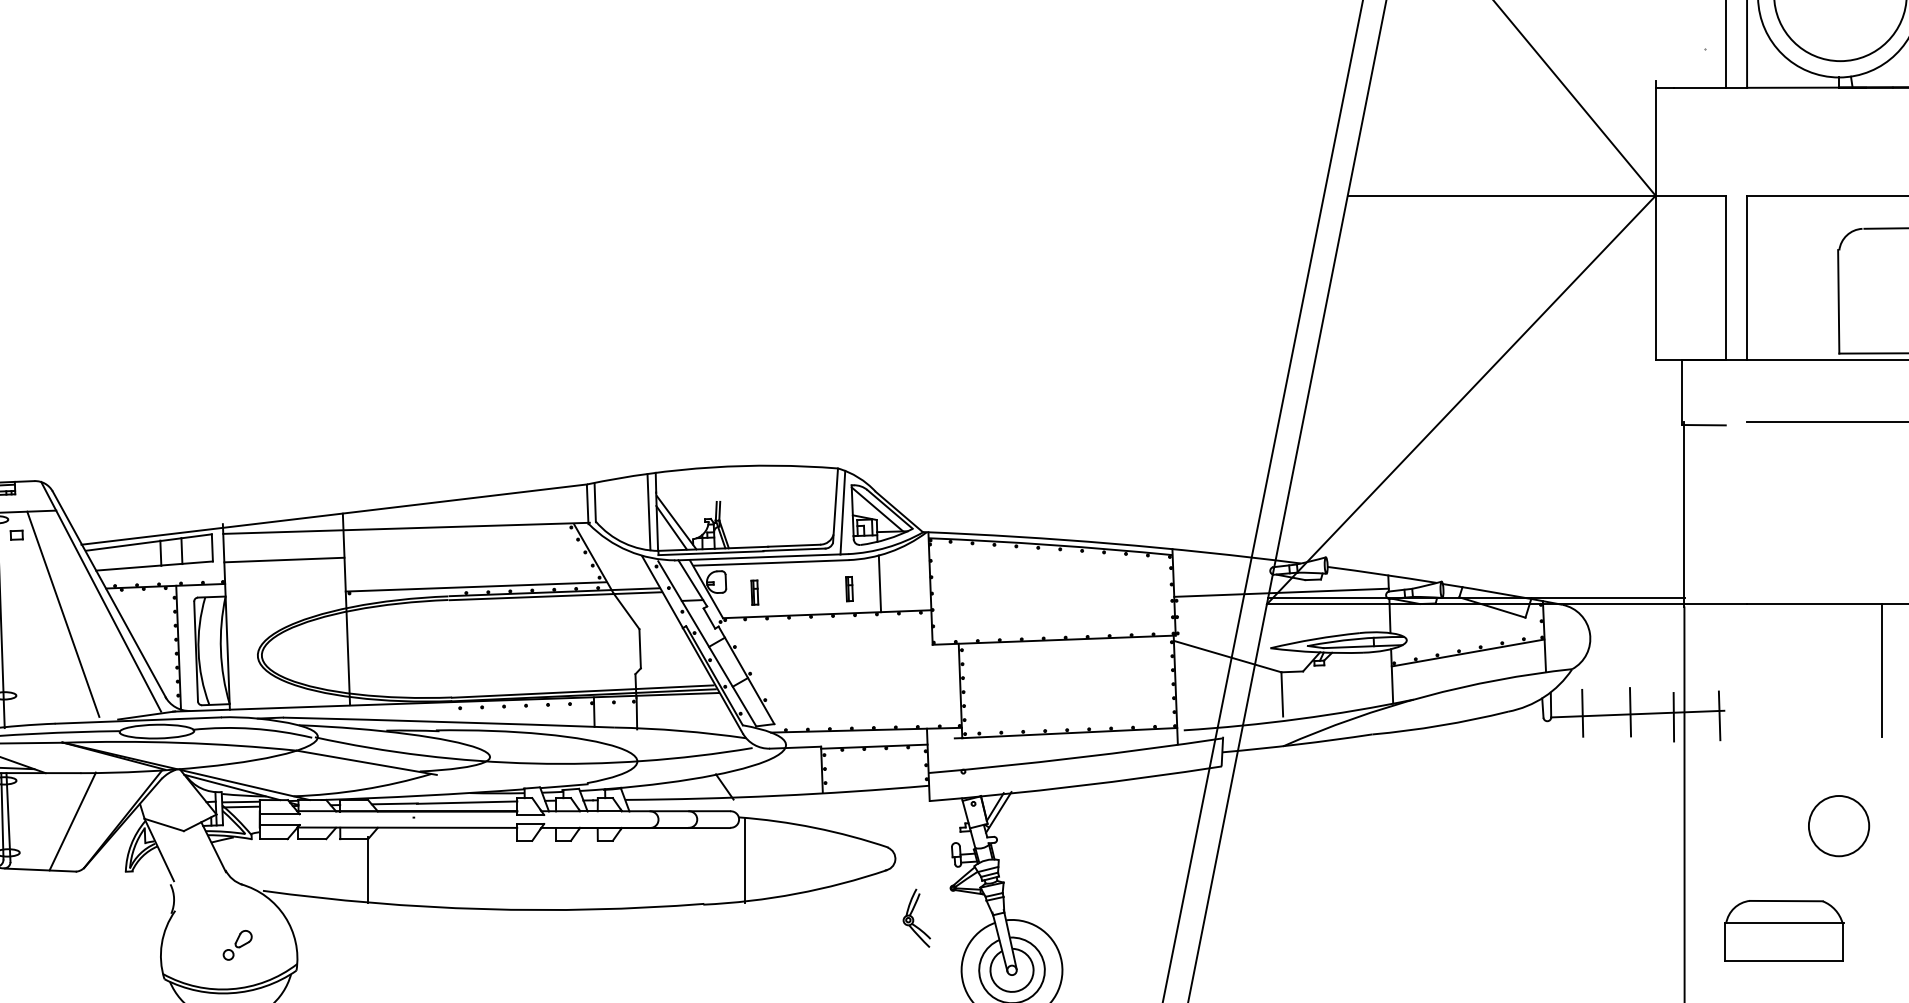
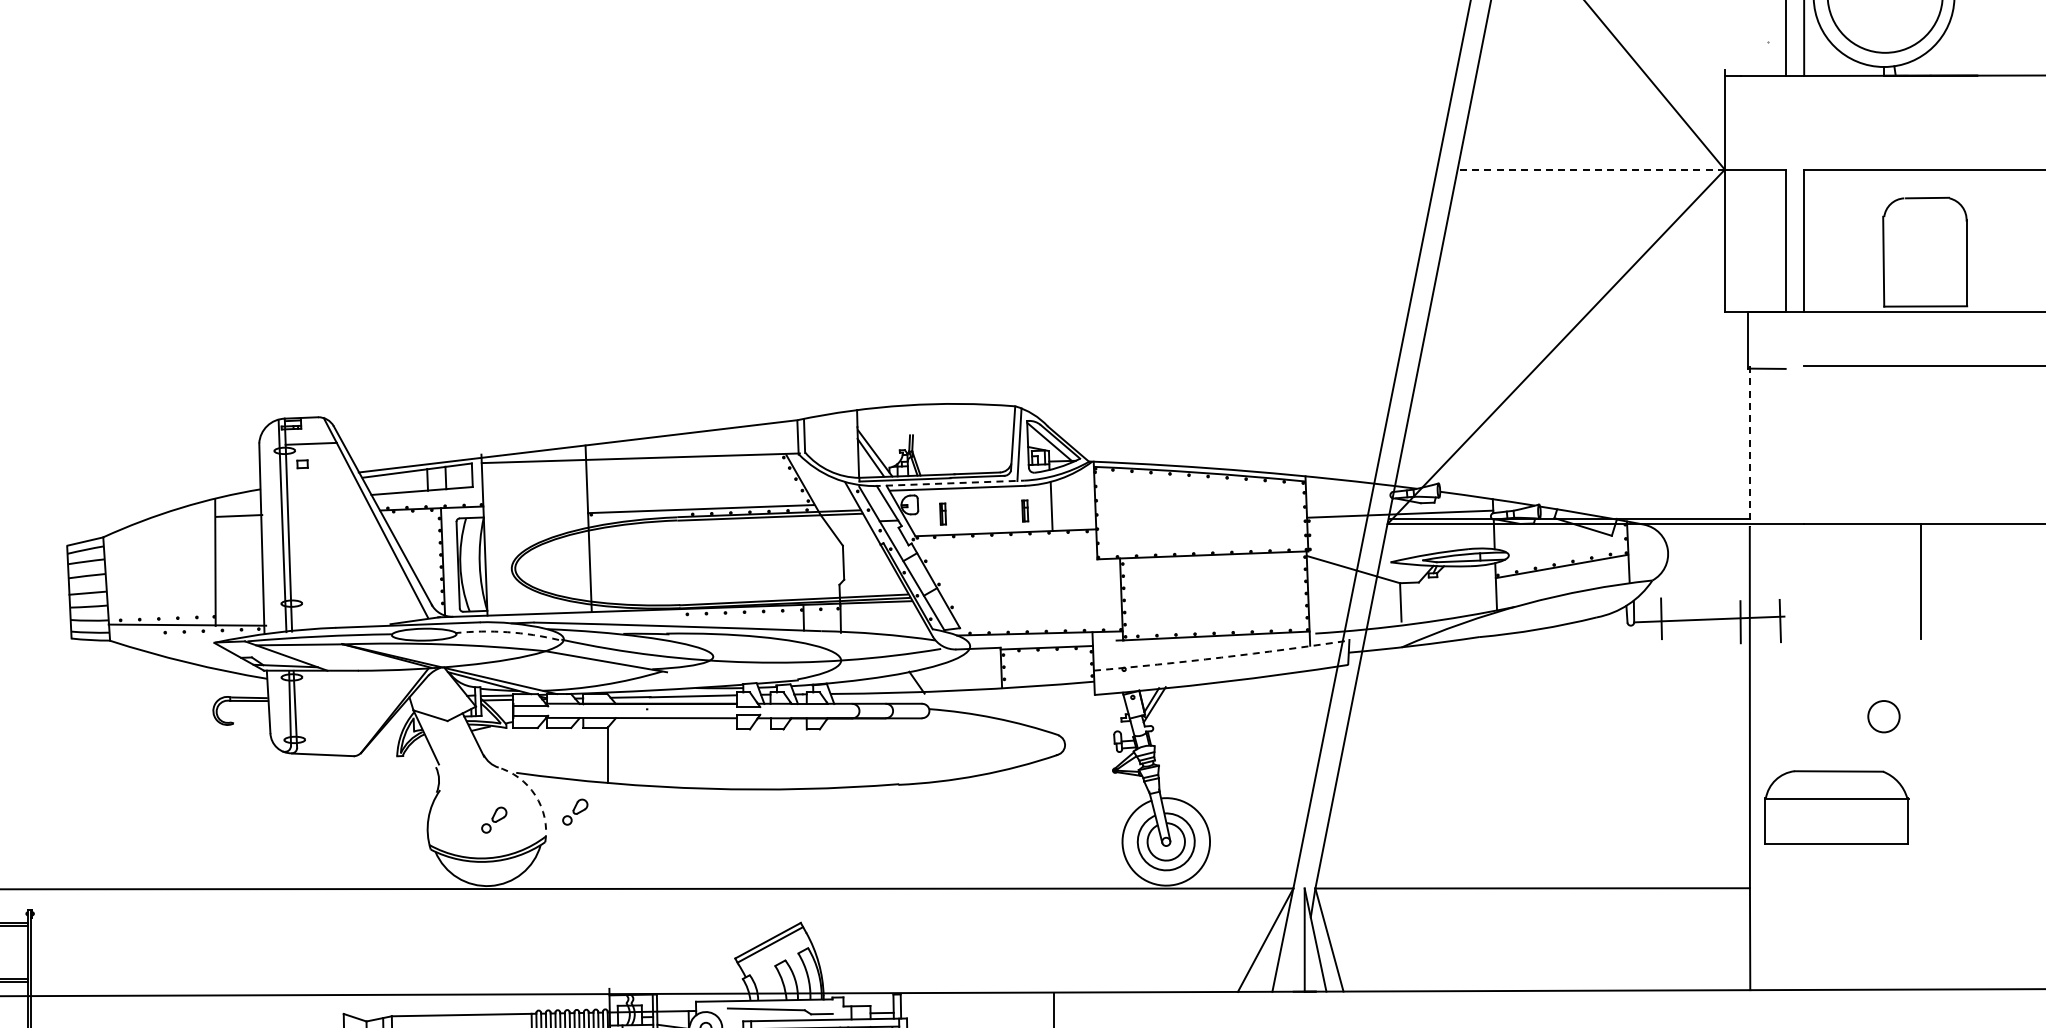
line: (1502, 195) -> (1591, 169), solid -> dashed
line: (648, 512) -> (850, 444), removed
line: (1684, 514) -> (1749, 446), solid -> dashed
line: (762, 557) -> (949, 483), solid -> dashed
line: (284, 559) -> (534, 485), removed
line: (62, 613) -> (342, 532), removed
line: (1629, 711) -> (1702, 617), removed
arc: (252, 729) -> (507, 632), solid -> dashed
arc: (1075, 757) -> (1221, 657), solid -> dashed
line: (73, 821) -> (351, 712), removed
circle: (1838, 825) -> (1883, 716), size x0.6
line: (744, 860) -> (934, 746), removed
arc: (285, 916) -> (535, 795), solid -> dashed
part: (916, 918) -> (1083, 796), removed
part: (1784, 930) -> (1836, 807), size x1.4
part: (331, 935) -> (575, 811), added

